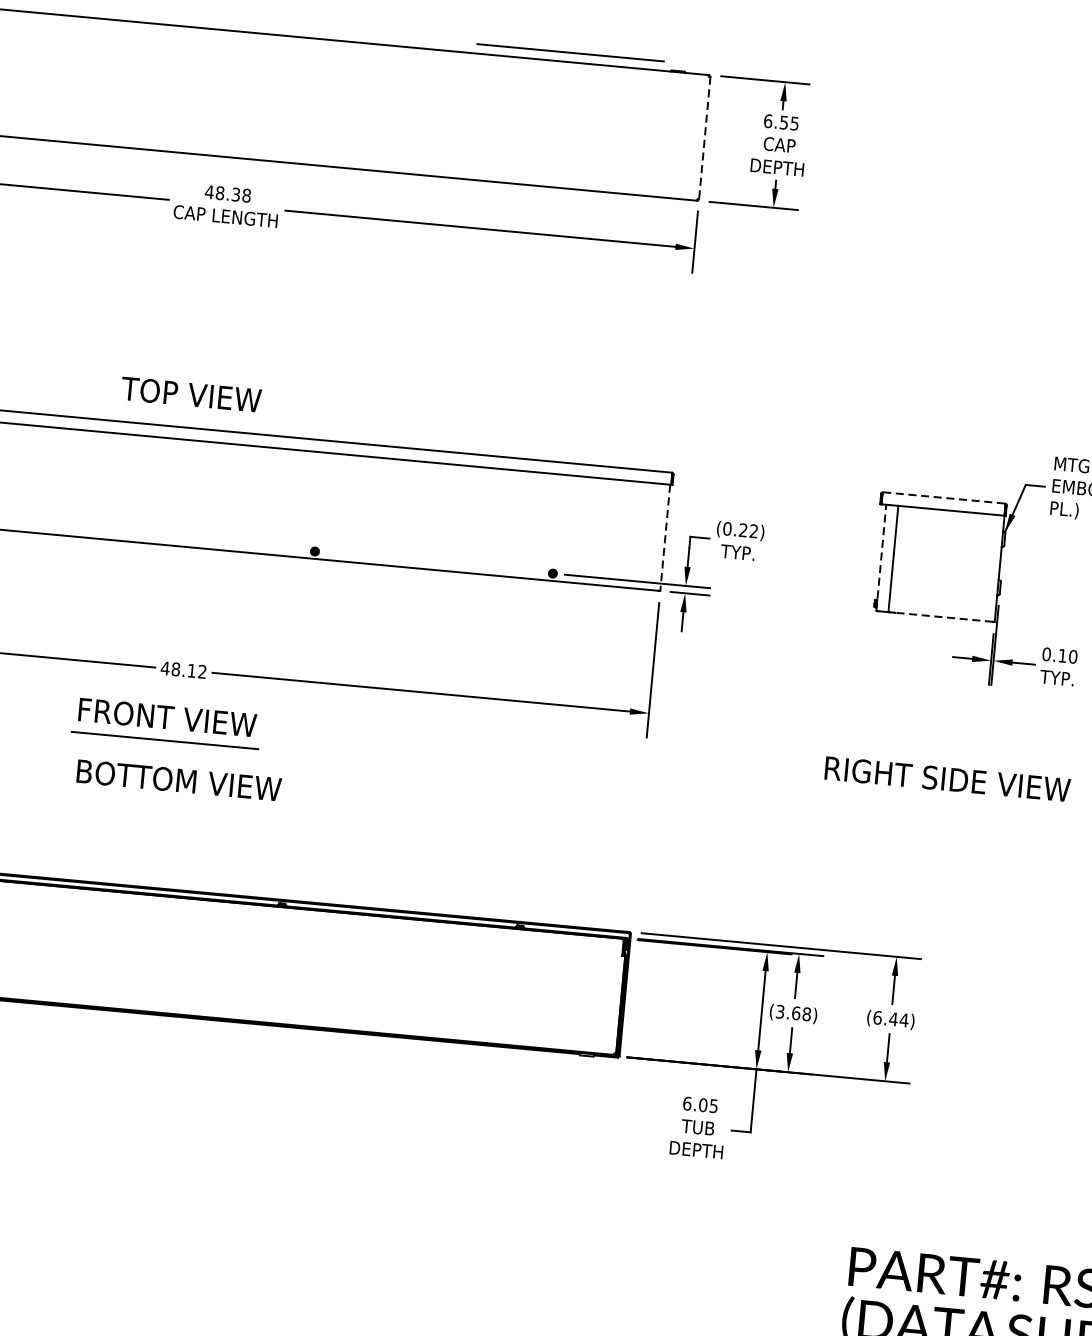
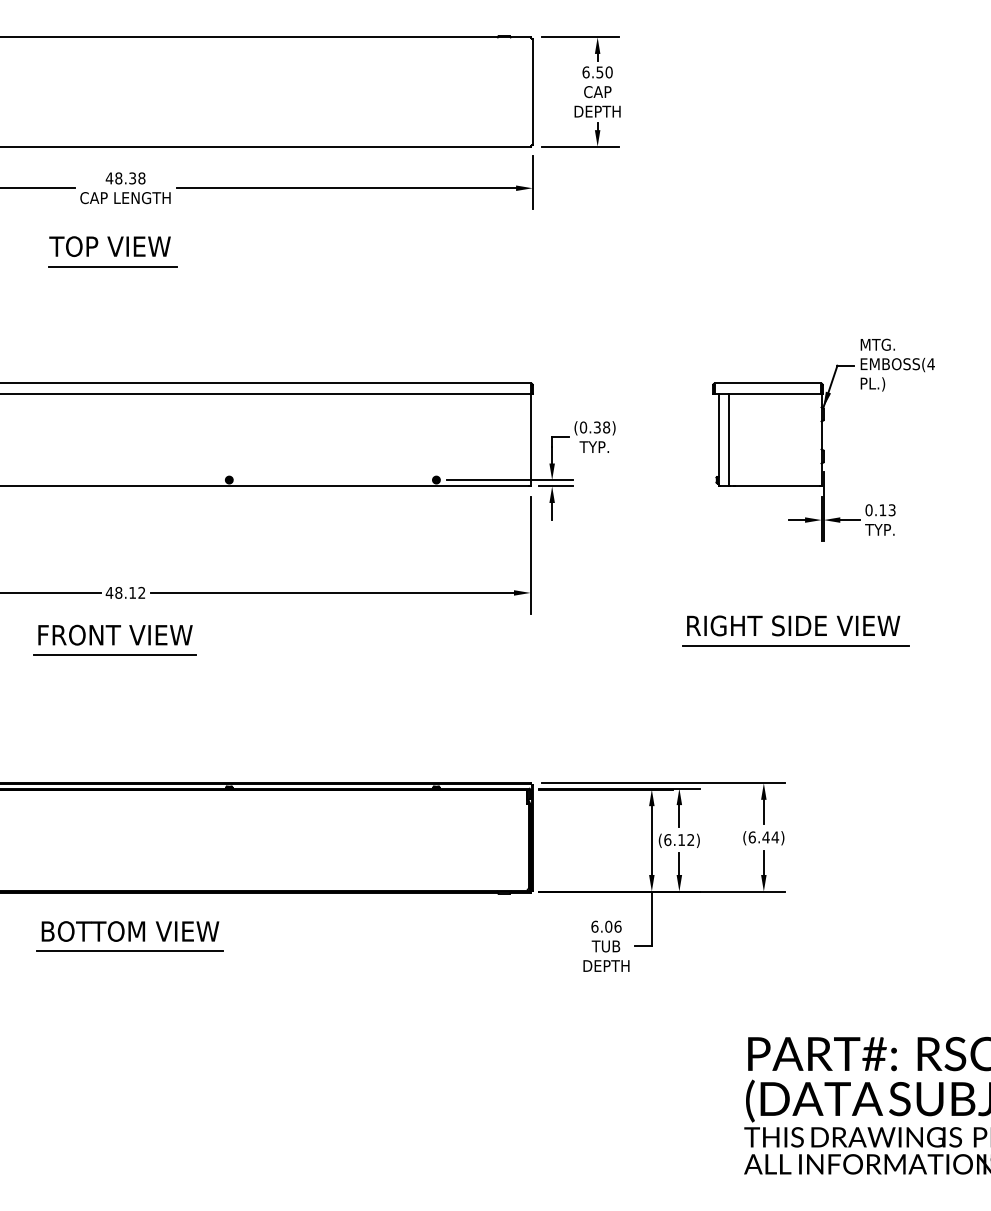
line: (570, 51) -> (409, 28), removed
text: (794, 123) -> (608, 72), 6.55 -> 6.50
line: (704, 138) -> (532, 92), dashed -> solid
line: (203, 293) -> (112, 266), added
text: (190, 394) -> (109, 246), moved
line: (944, 498) -> (768, 383), dashed -> solid
text: (749, 530) -> (602, 427), (0.22) -> (0.38)
line: (665, 538) -> (530, 440), dashed -> solid
line: (881, 557) -> (718, 439), dashed -> solid
line: (944, 617) -> (777, 486), dashed -> solid
text: (1072, 657) -> (891, 510), 0.10 -> 0.13
text: (179, 780) -> (130, 931), moved
line: (947, 801) -> (795, 645), added
text: (793, 1013) -> (679, 840), (3.68) -> (6.12)
line: (150, 1082) -> (129, 951), added
text: (713, 1105) -> (617, 926), 6.05 -> 6.06

